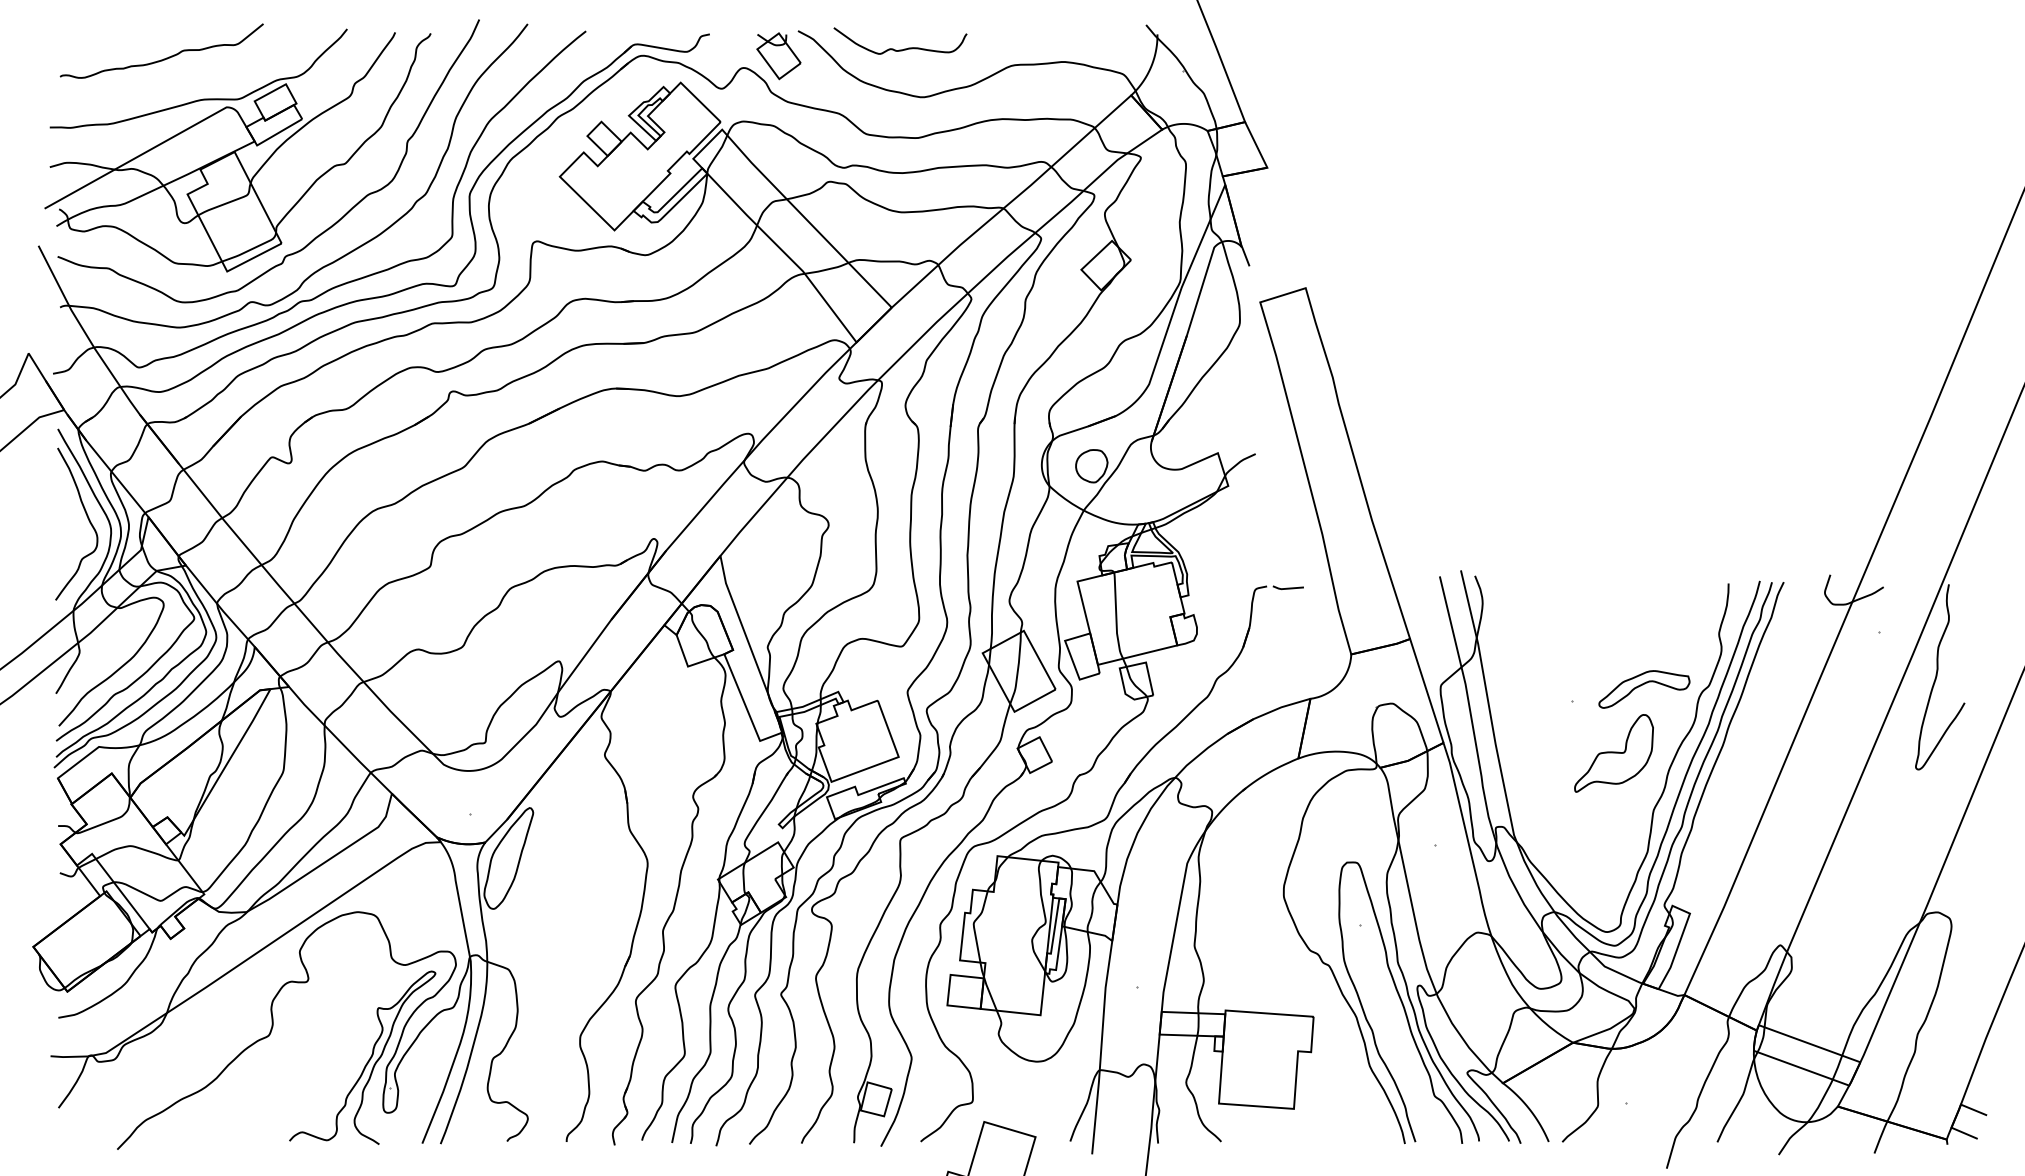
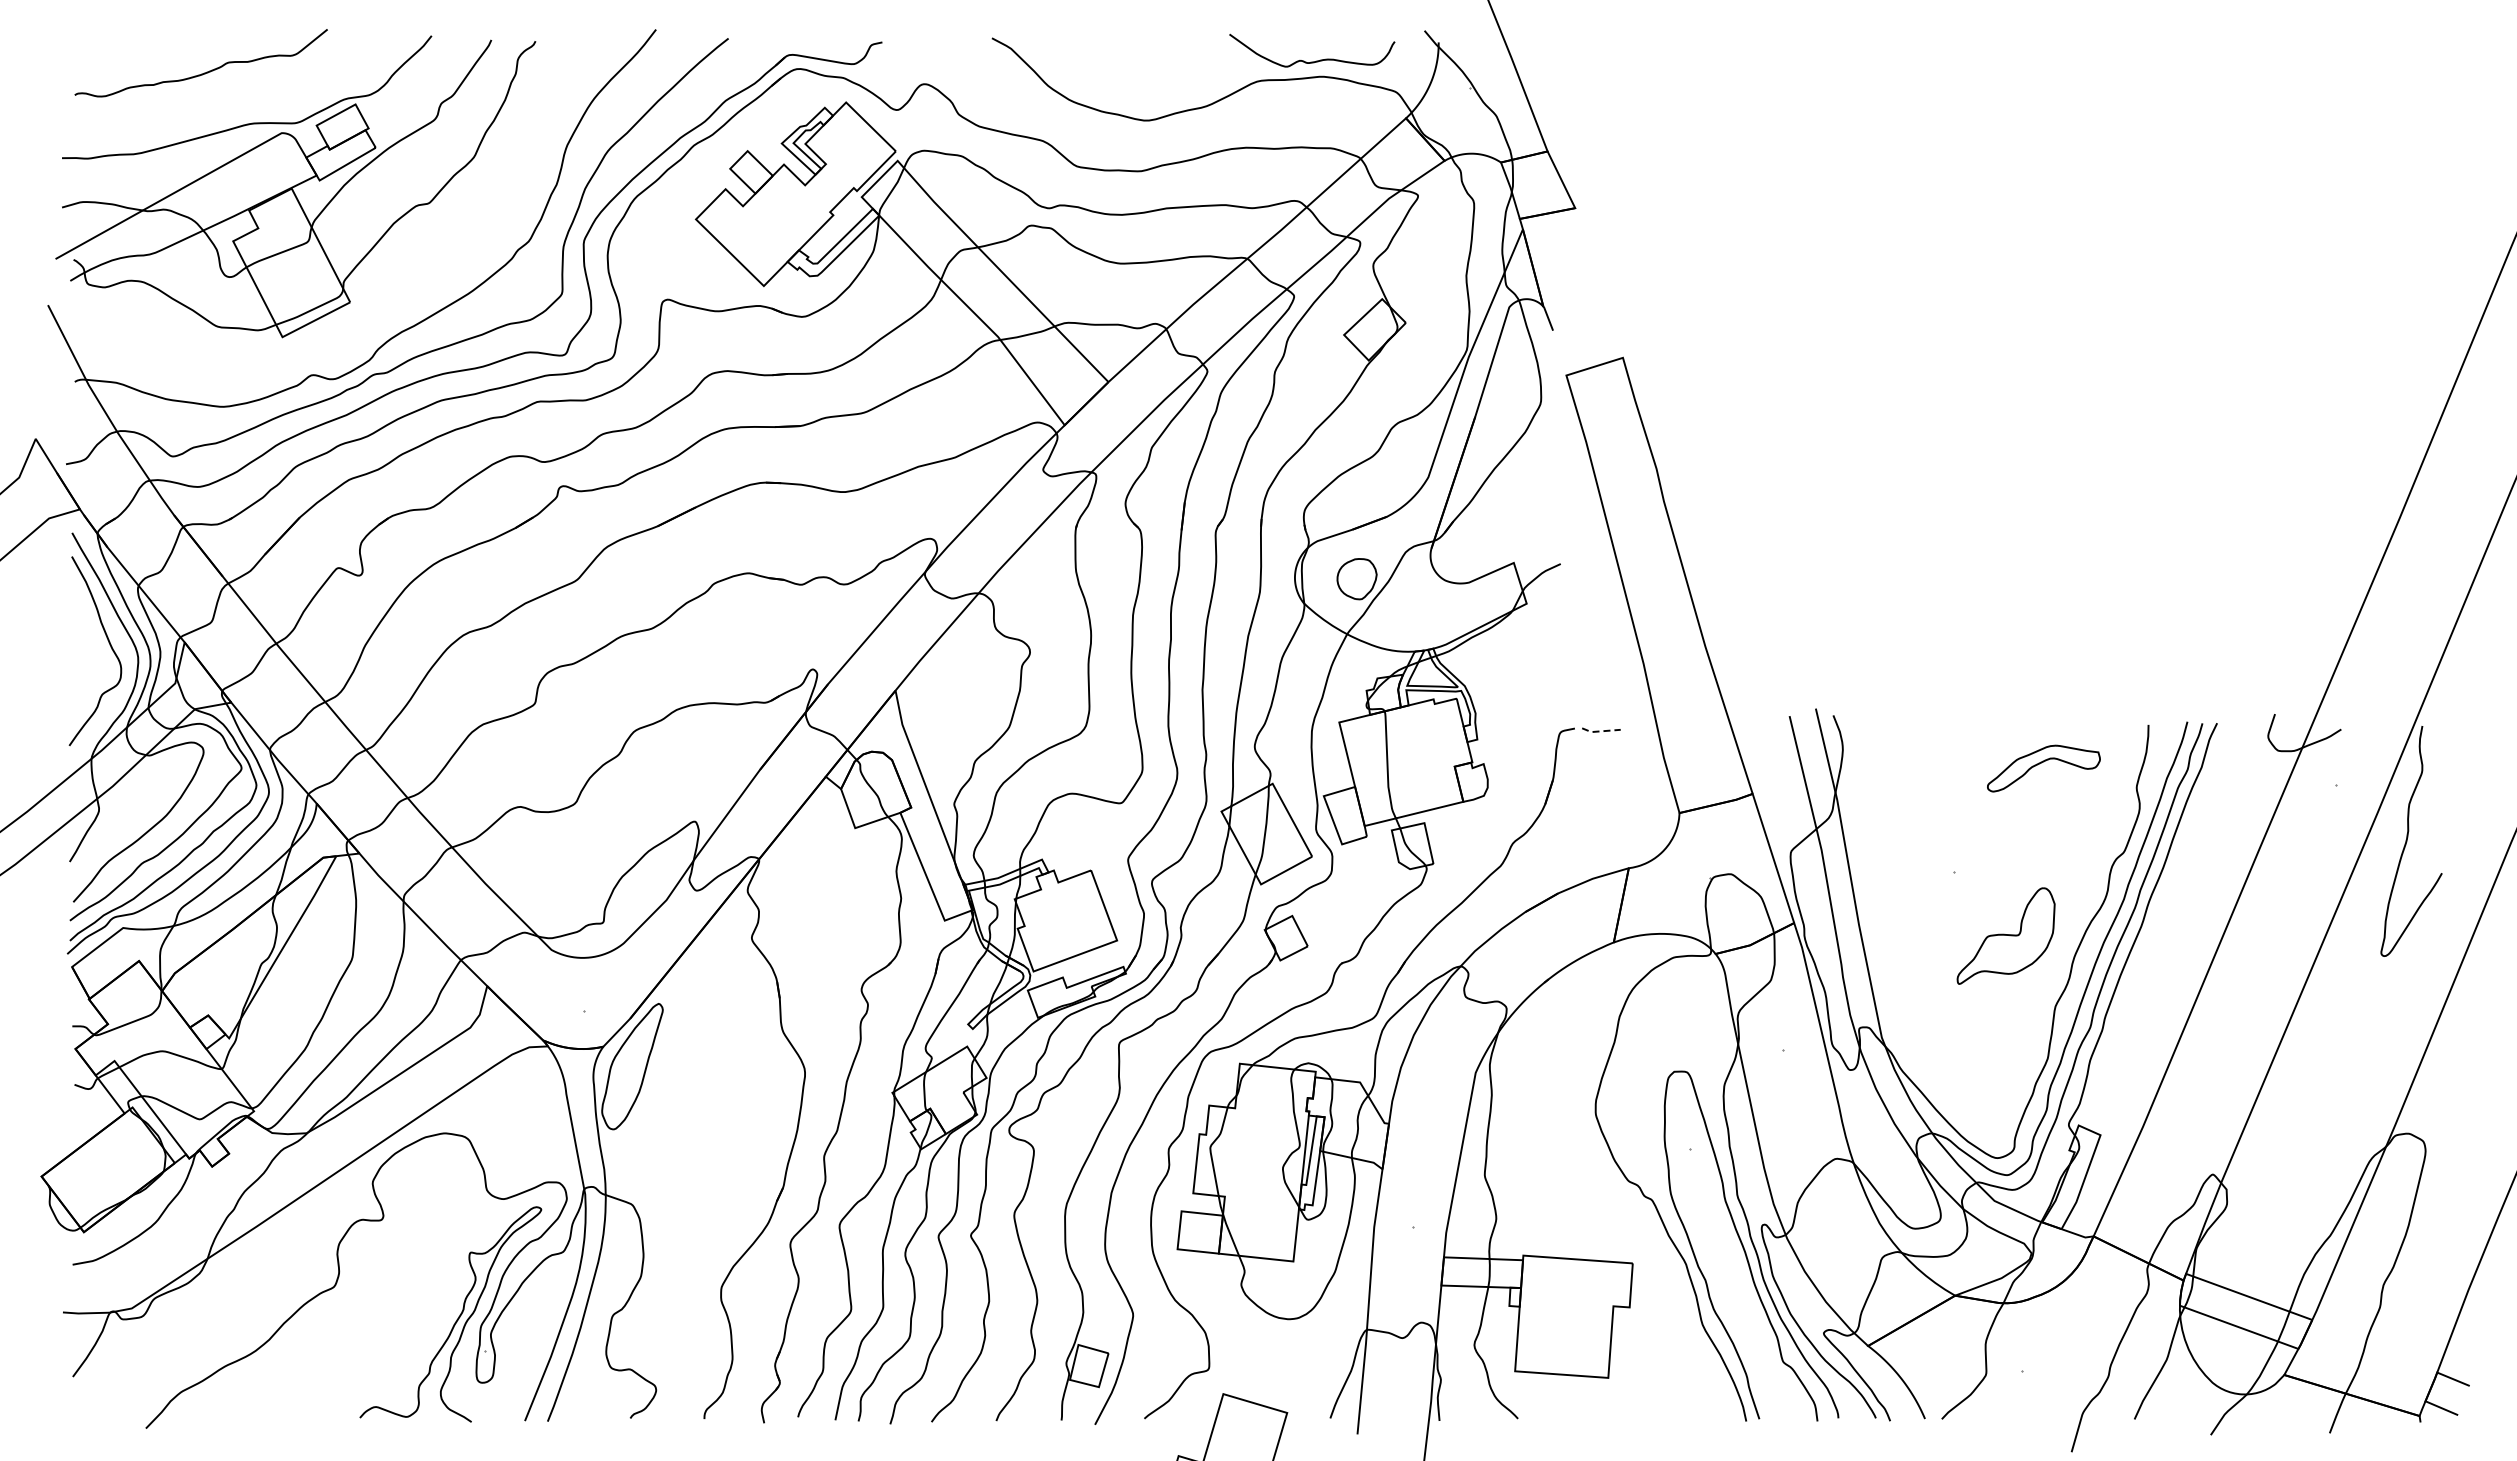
curve: (903, 48) -> (1316, 60), moved
part: (778, 56) -> (967, 69), removed
curve: (319, 233) -> (397, 290), removed
line: (1287, 588) -> (1600, 731), solid -> dashed
part: (1644, 689) -> (2043, 768), moved

